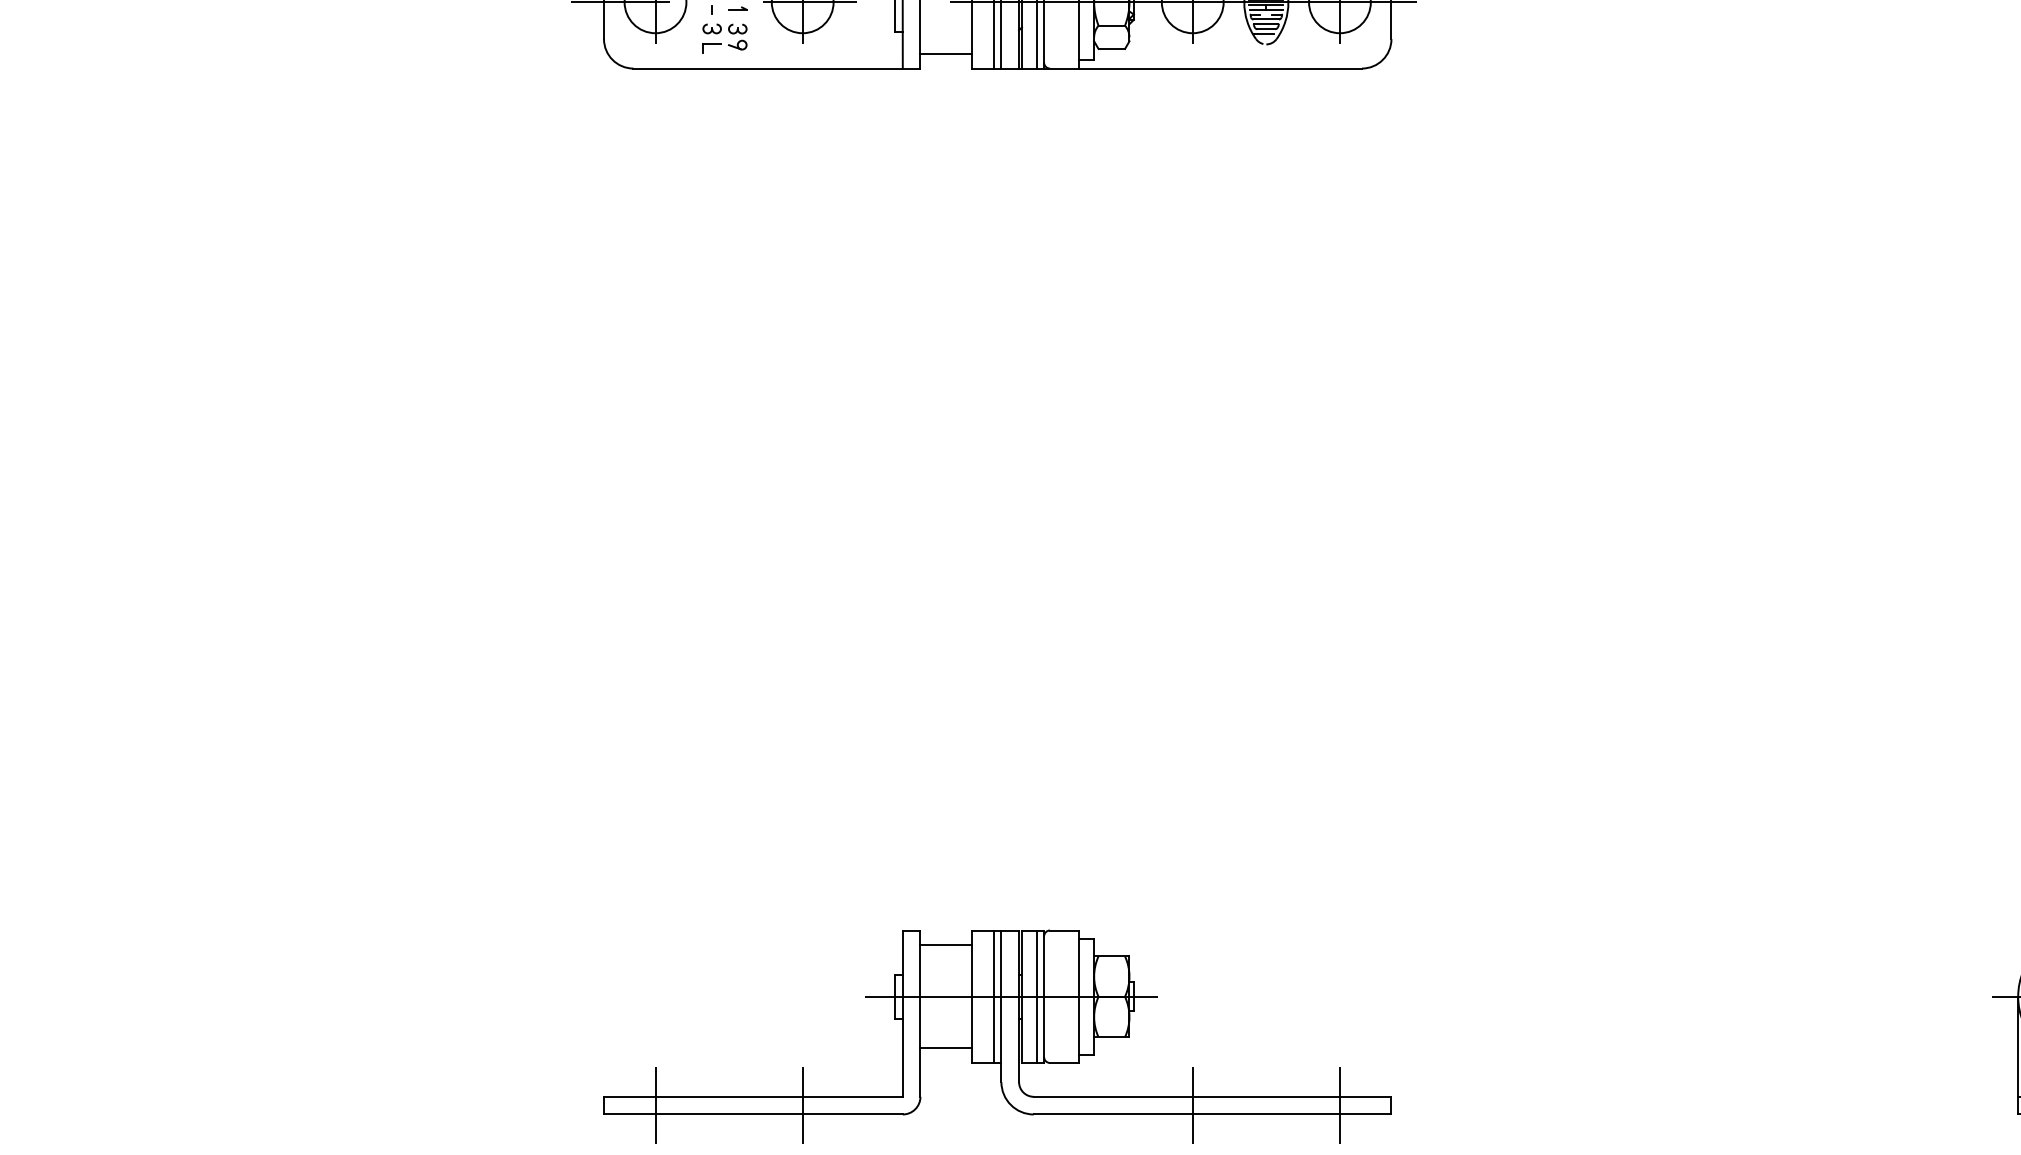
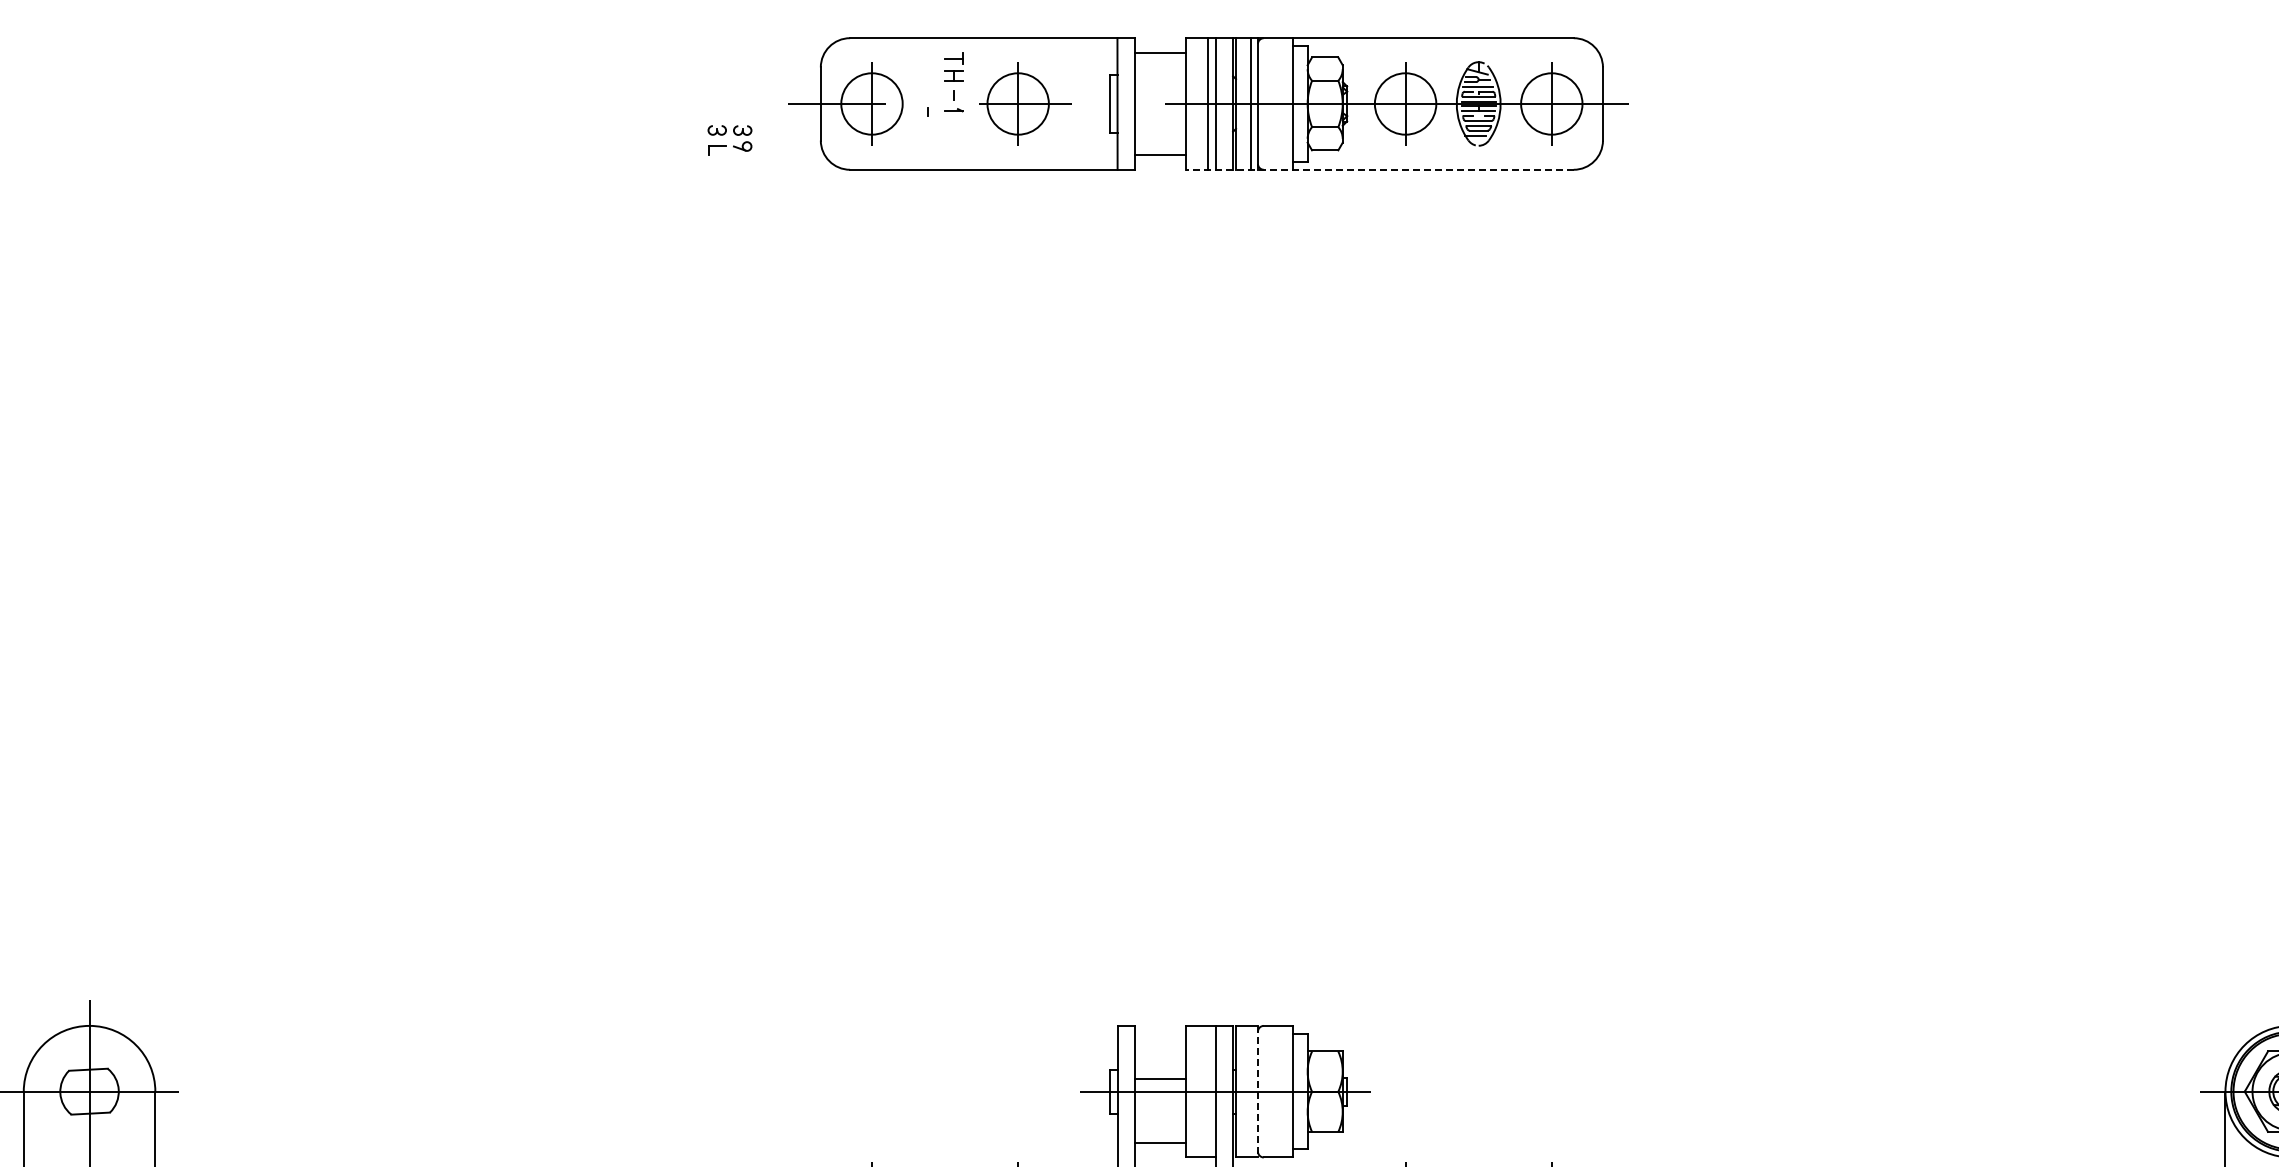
part: (724, 39) -> (729, 140), moved
line: (1167, 68) -> (1380, 169), solid -> dashed
line: (945, 945) -> (1160, 1078), moved
line: (994, 996) -> (1208, 1091), removed
line: (1036, 996) -> (1250, 1091), removed
line: (1043, 996) -> (1257, 1091), solid -> dashed

